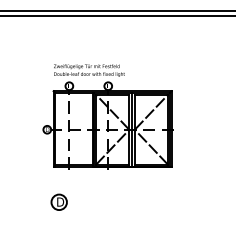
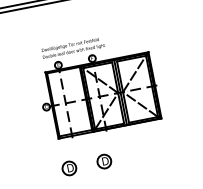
part: (98, 201) -> (103, 161), added

